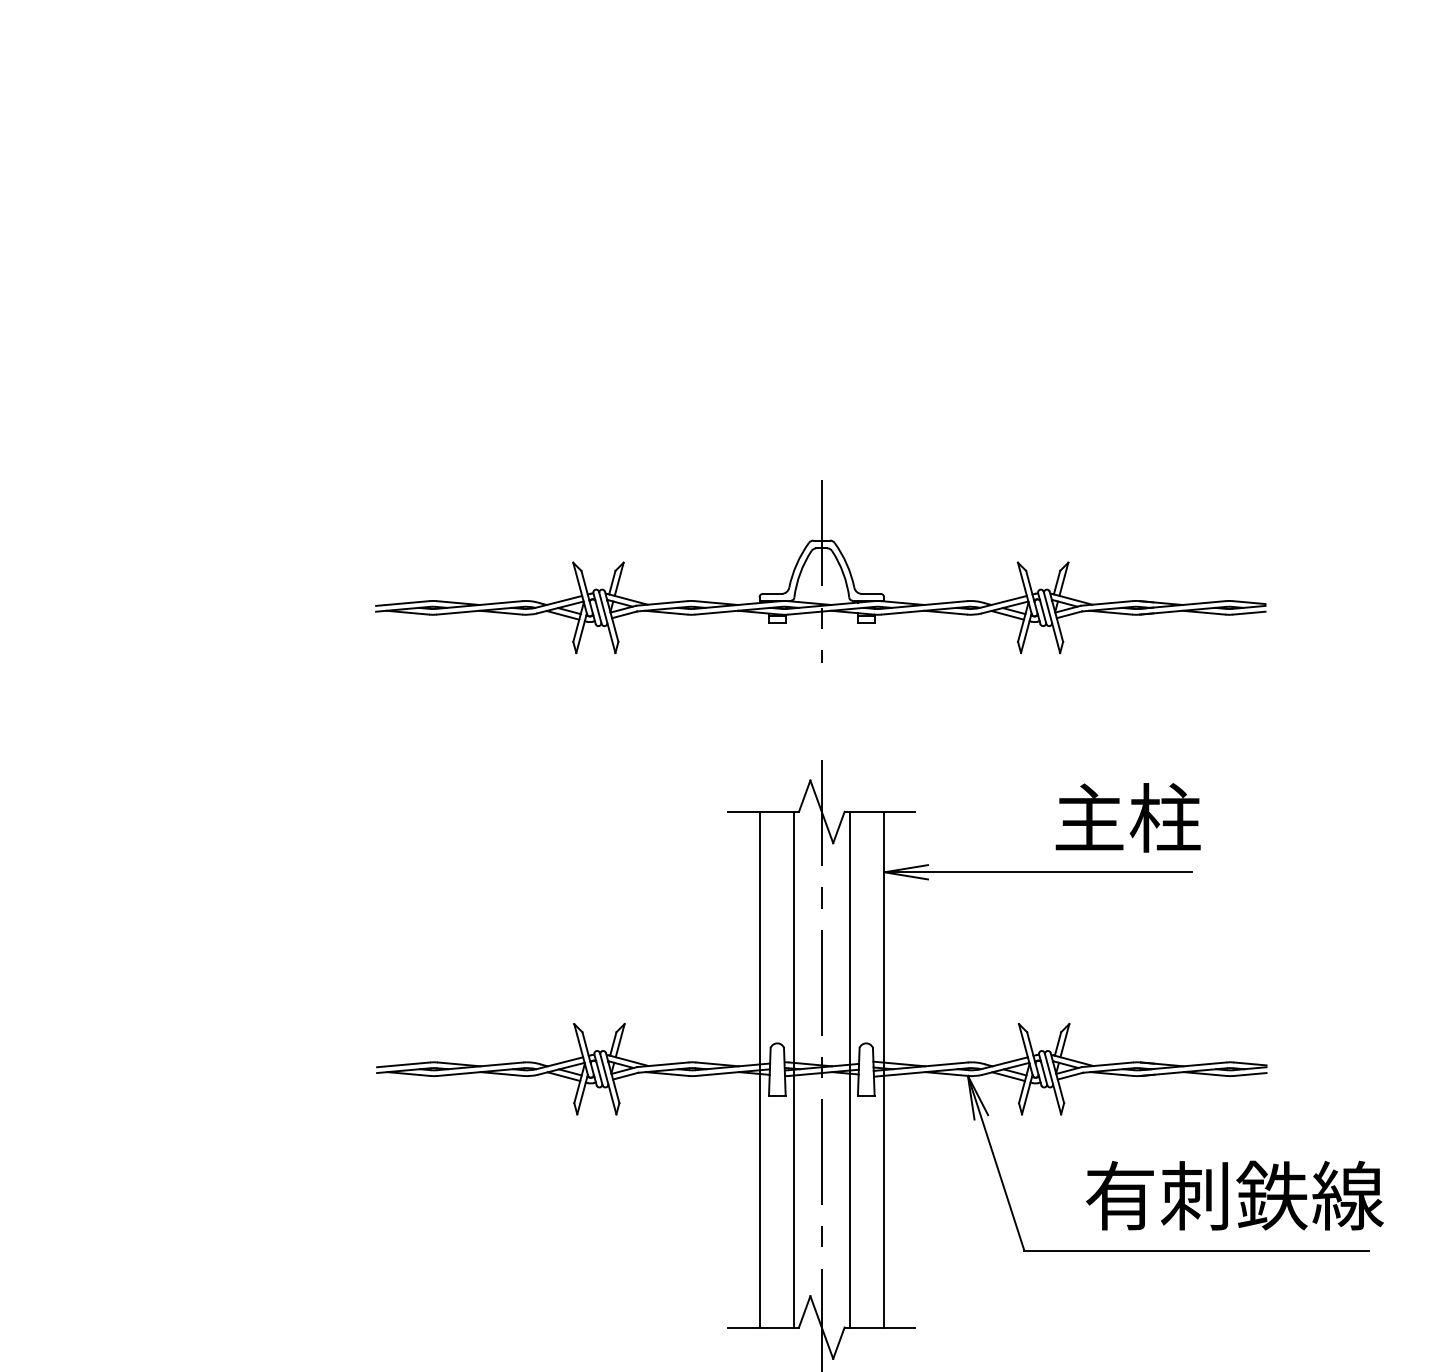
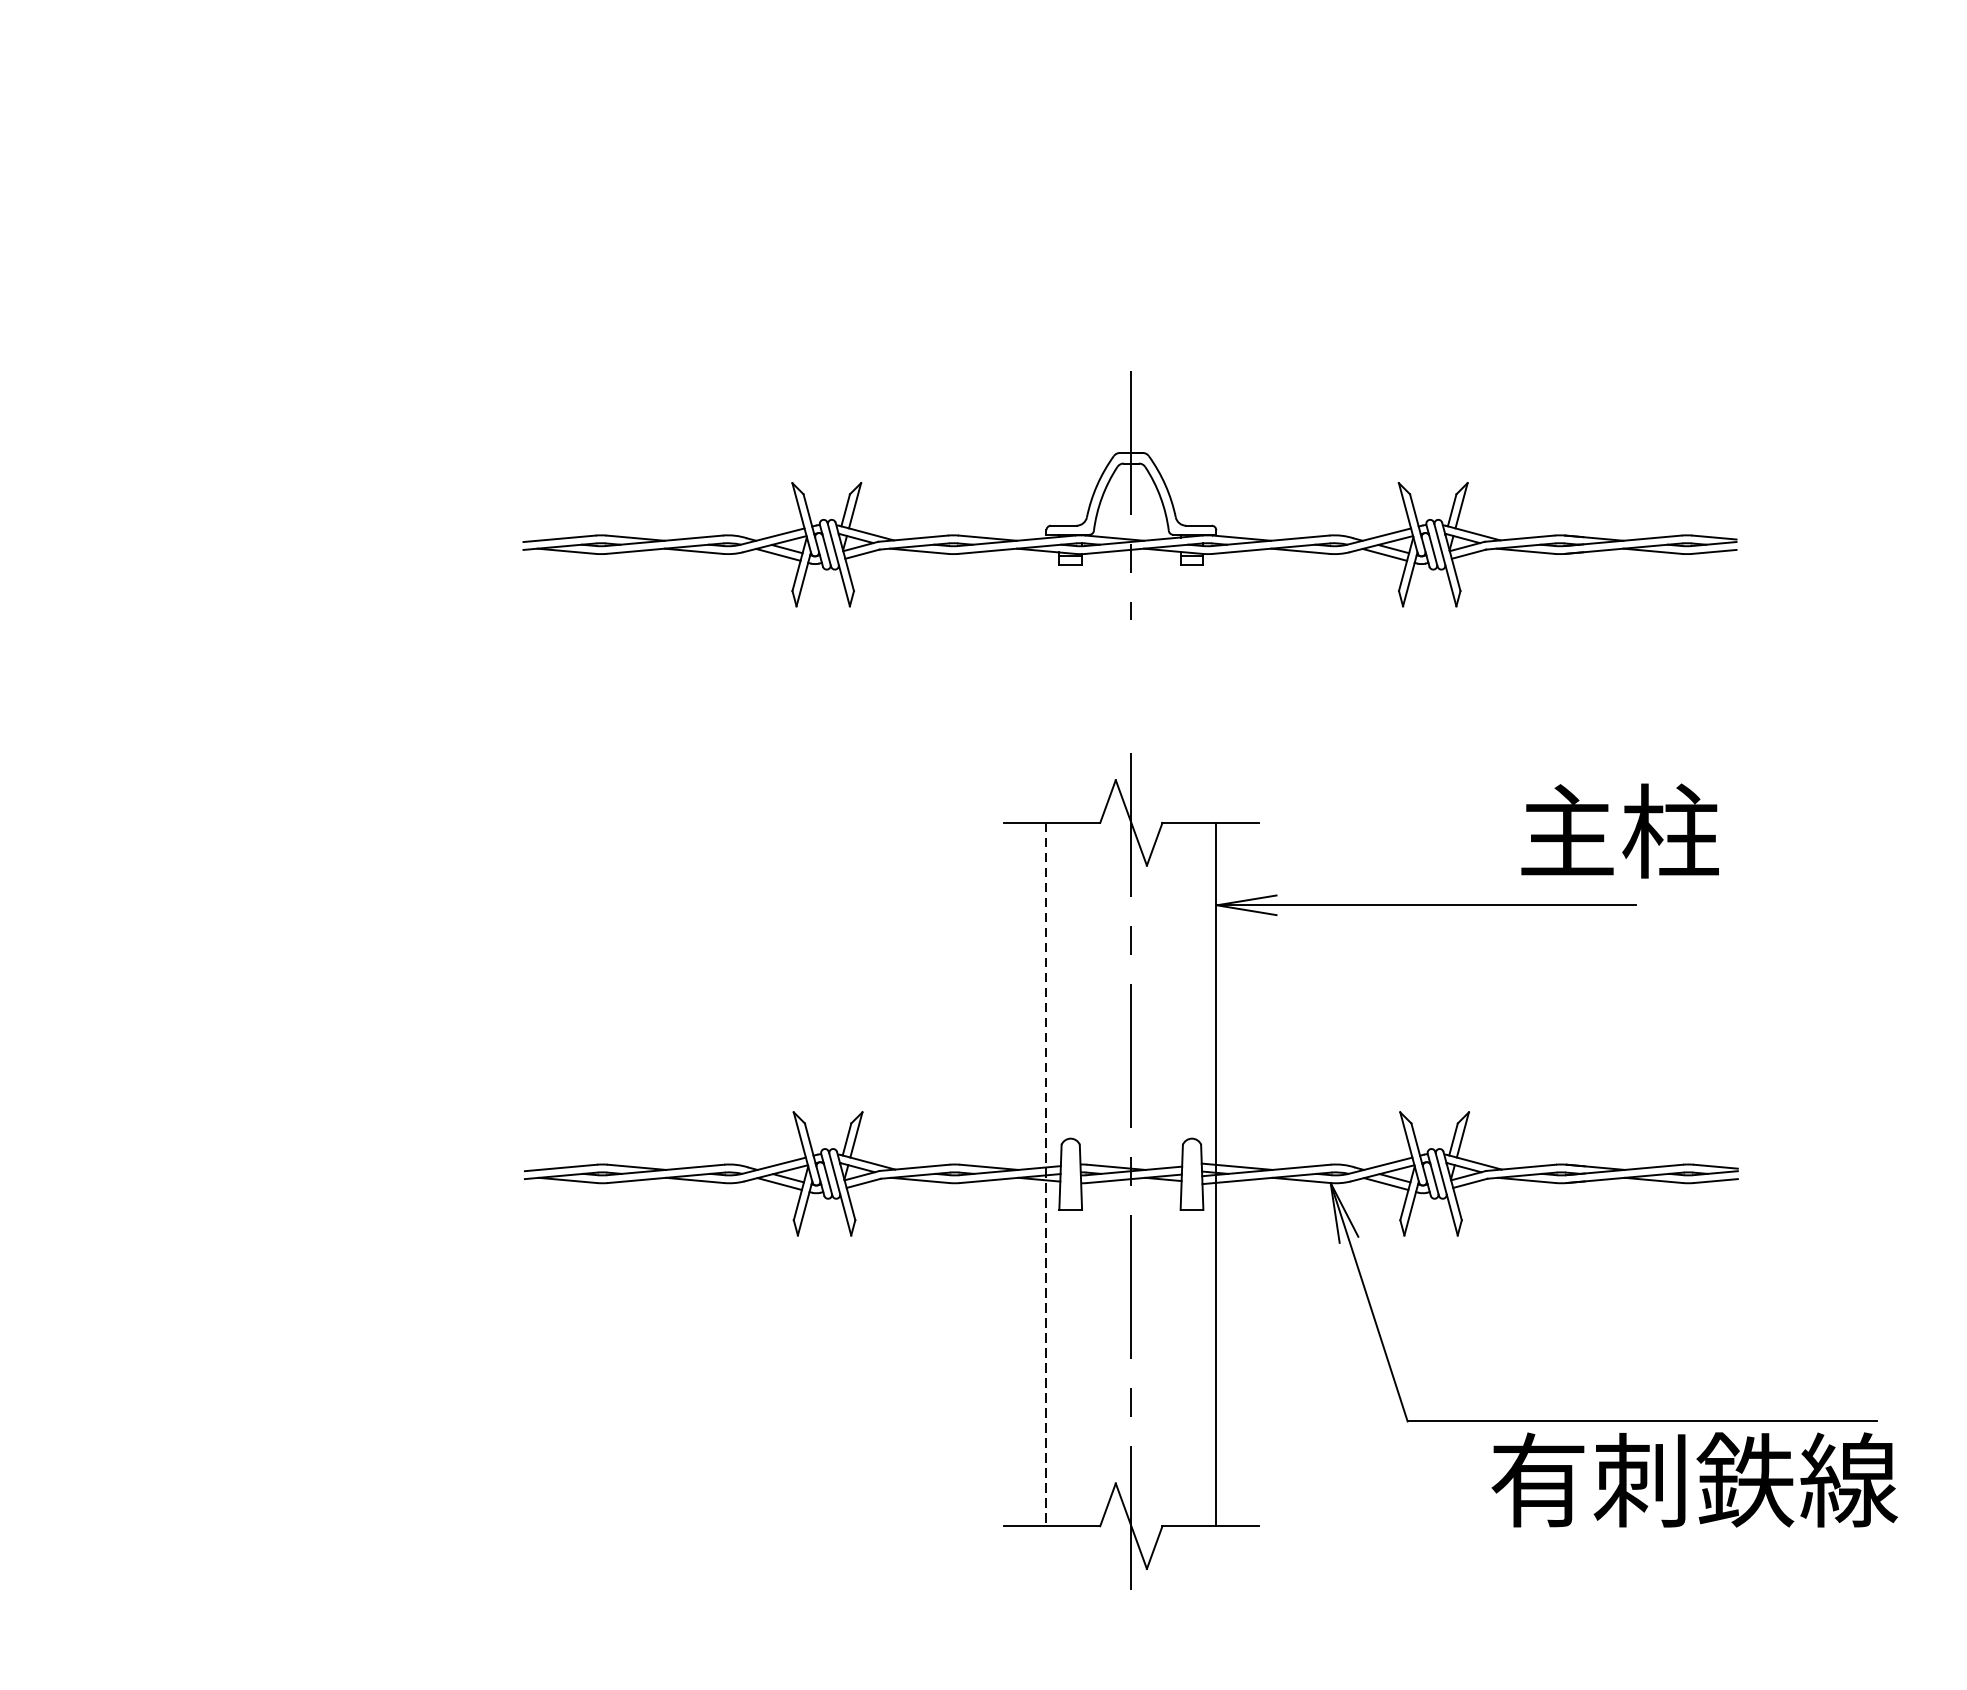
text: (1127, 817) -> (1619, 830), moved
line: (759, 1069) -> (1046, 1174), solid -> dashed
line: (794, 1069) -> (1094, 1174), removed
line: (849, 1069) -> (1169, 1174), removed
text: (1234, 1195) -> (1694, 1479), moved

